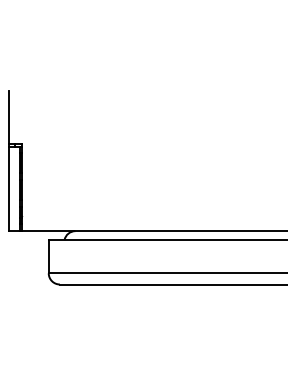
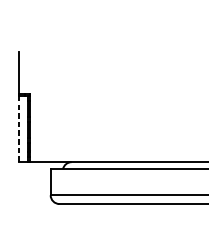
line: (8, 189) -> (19, 129), solid -> dashed

